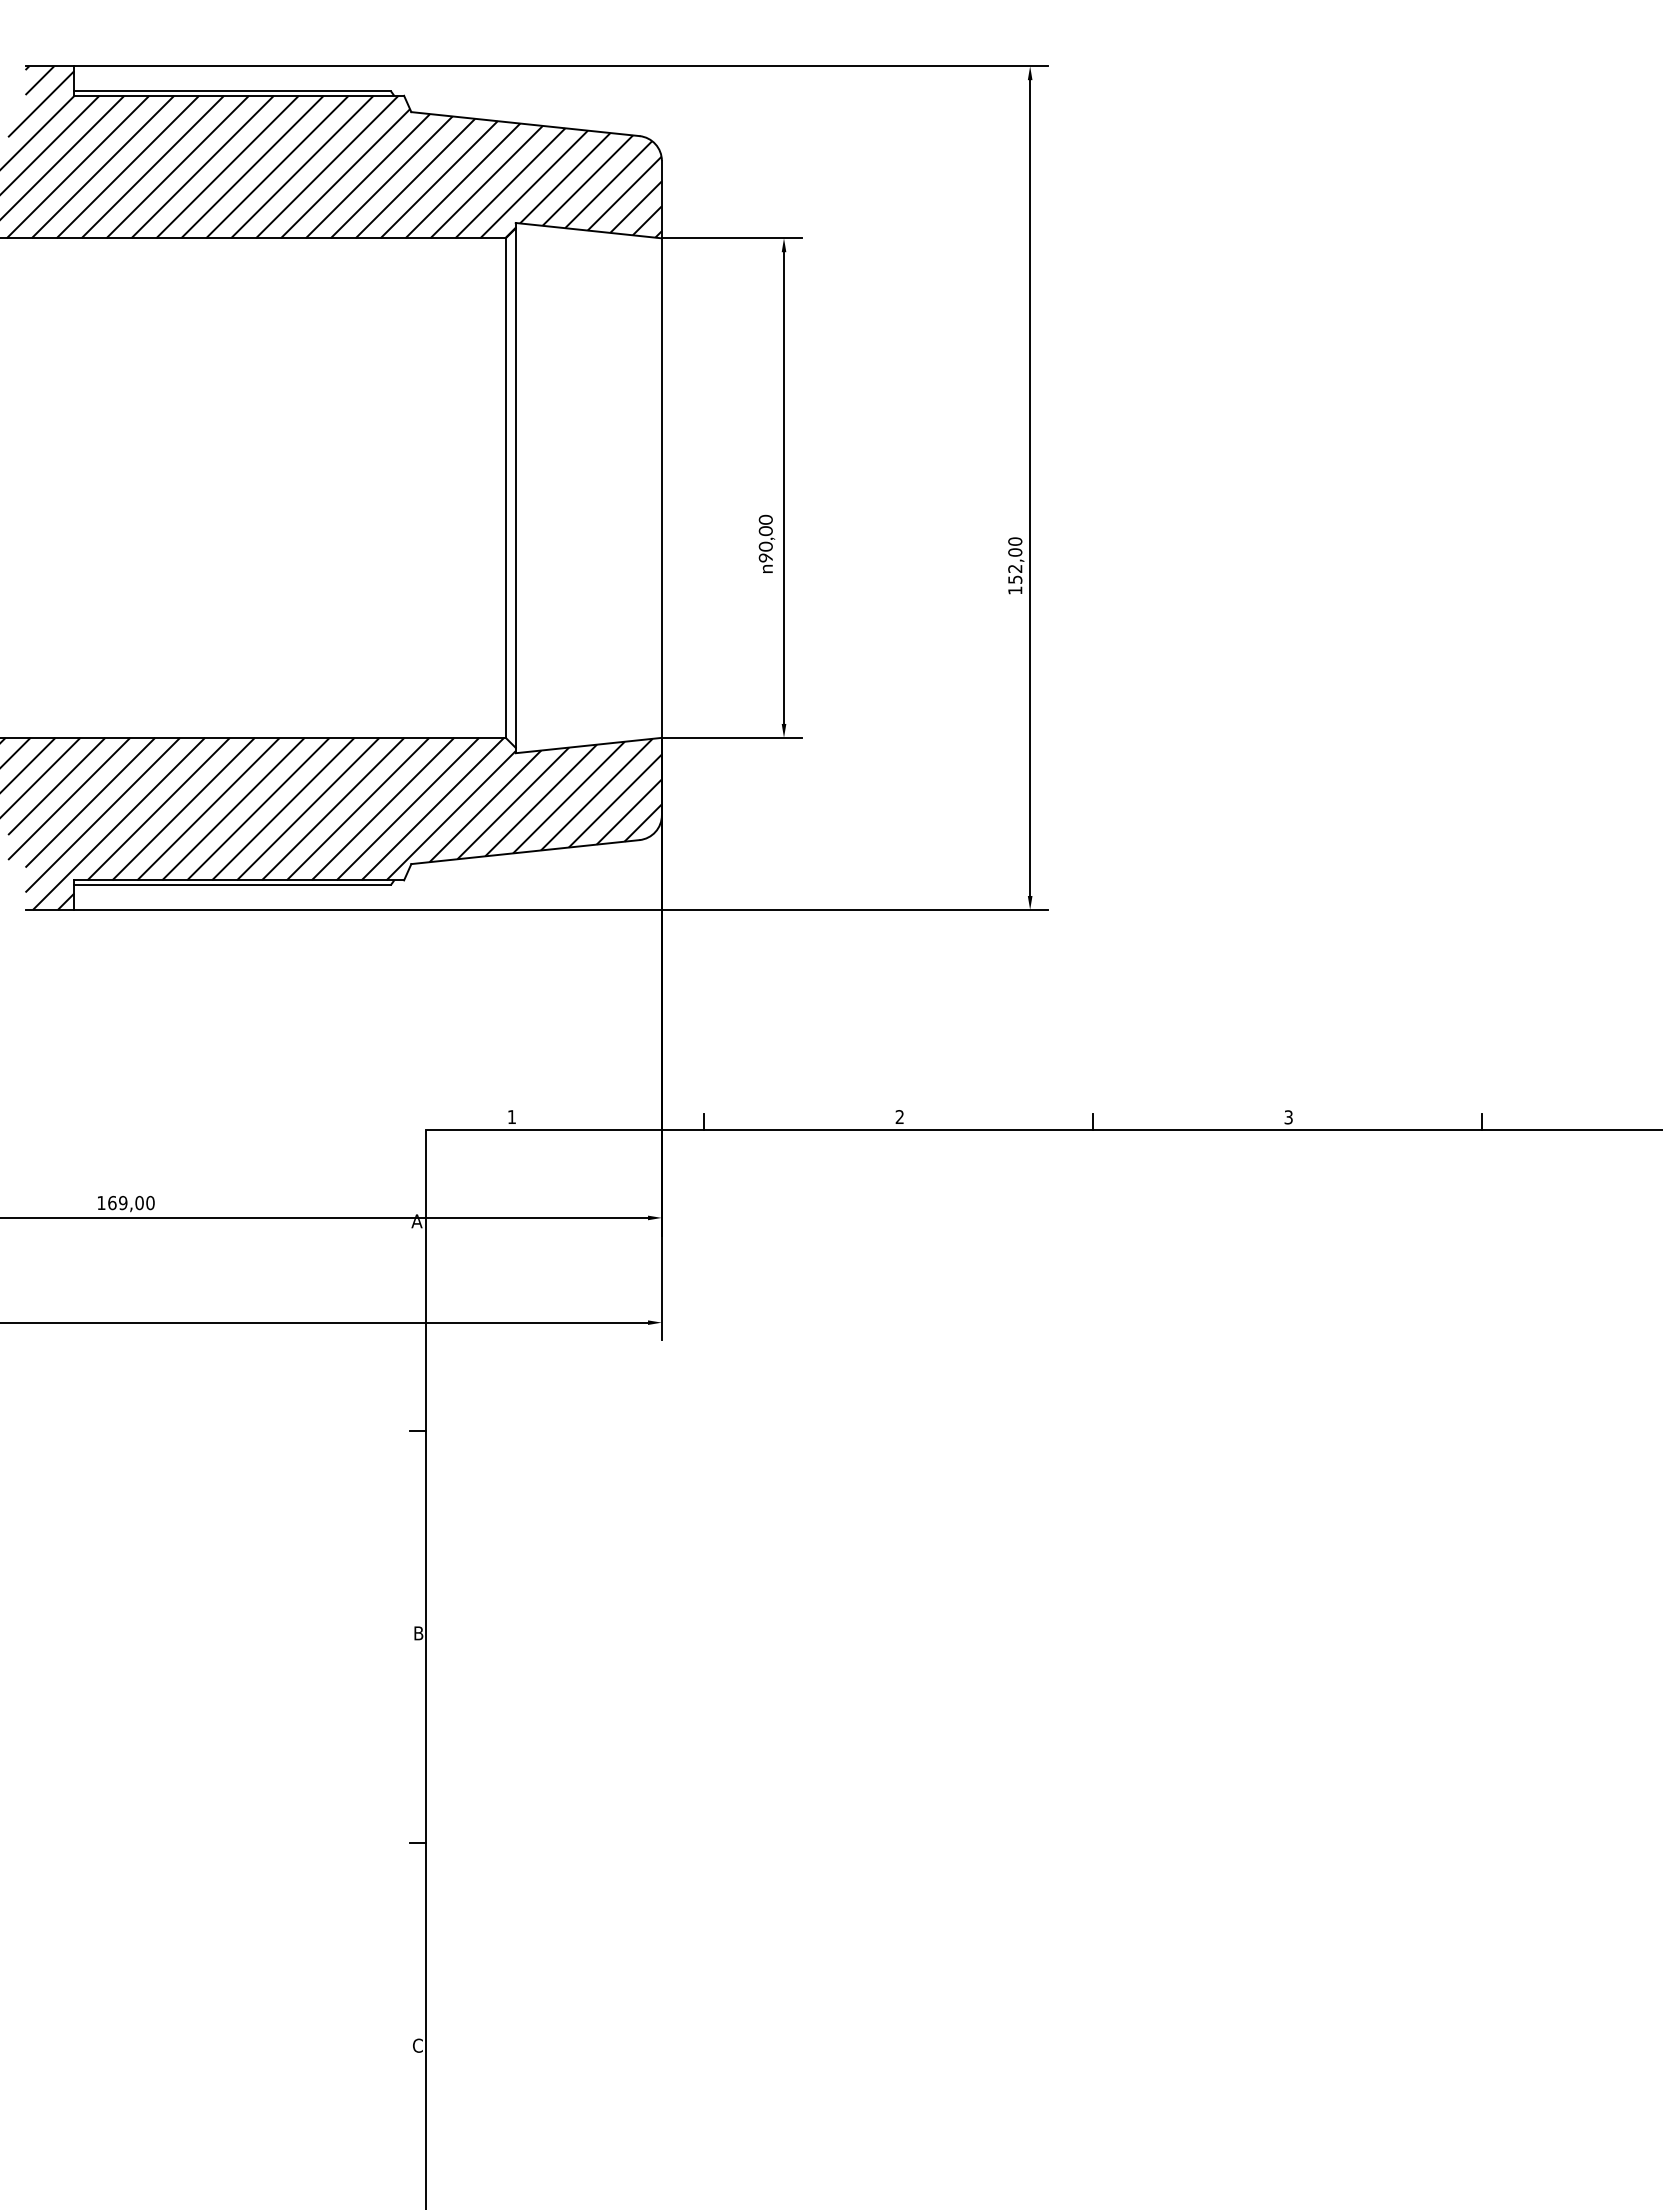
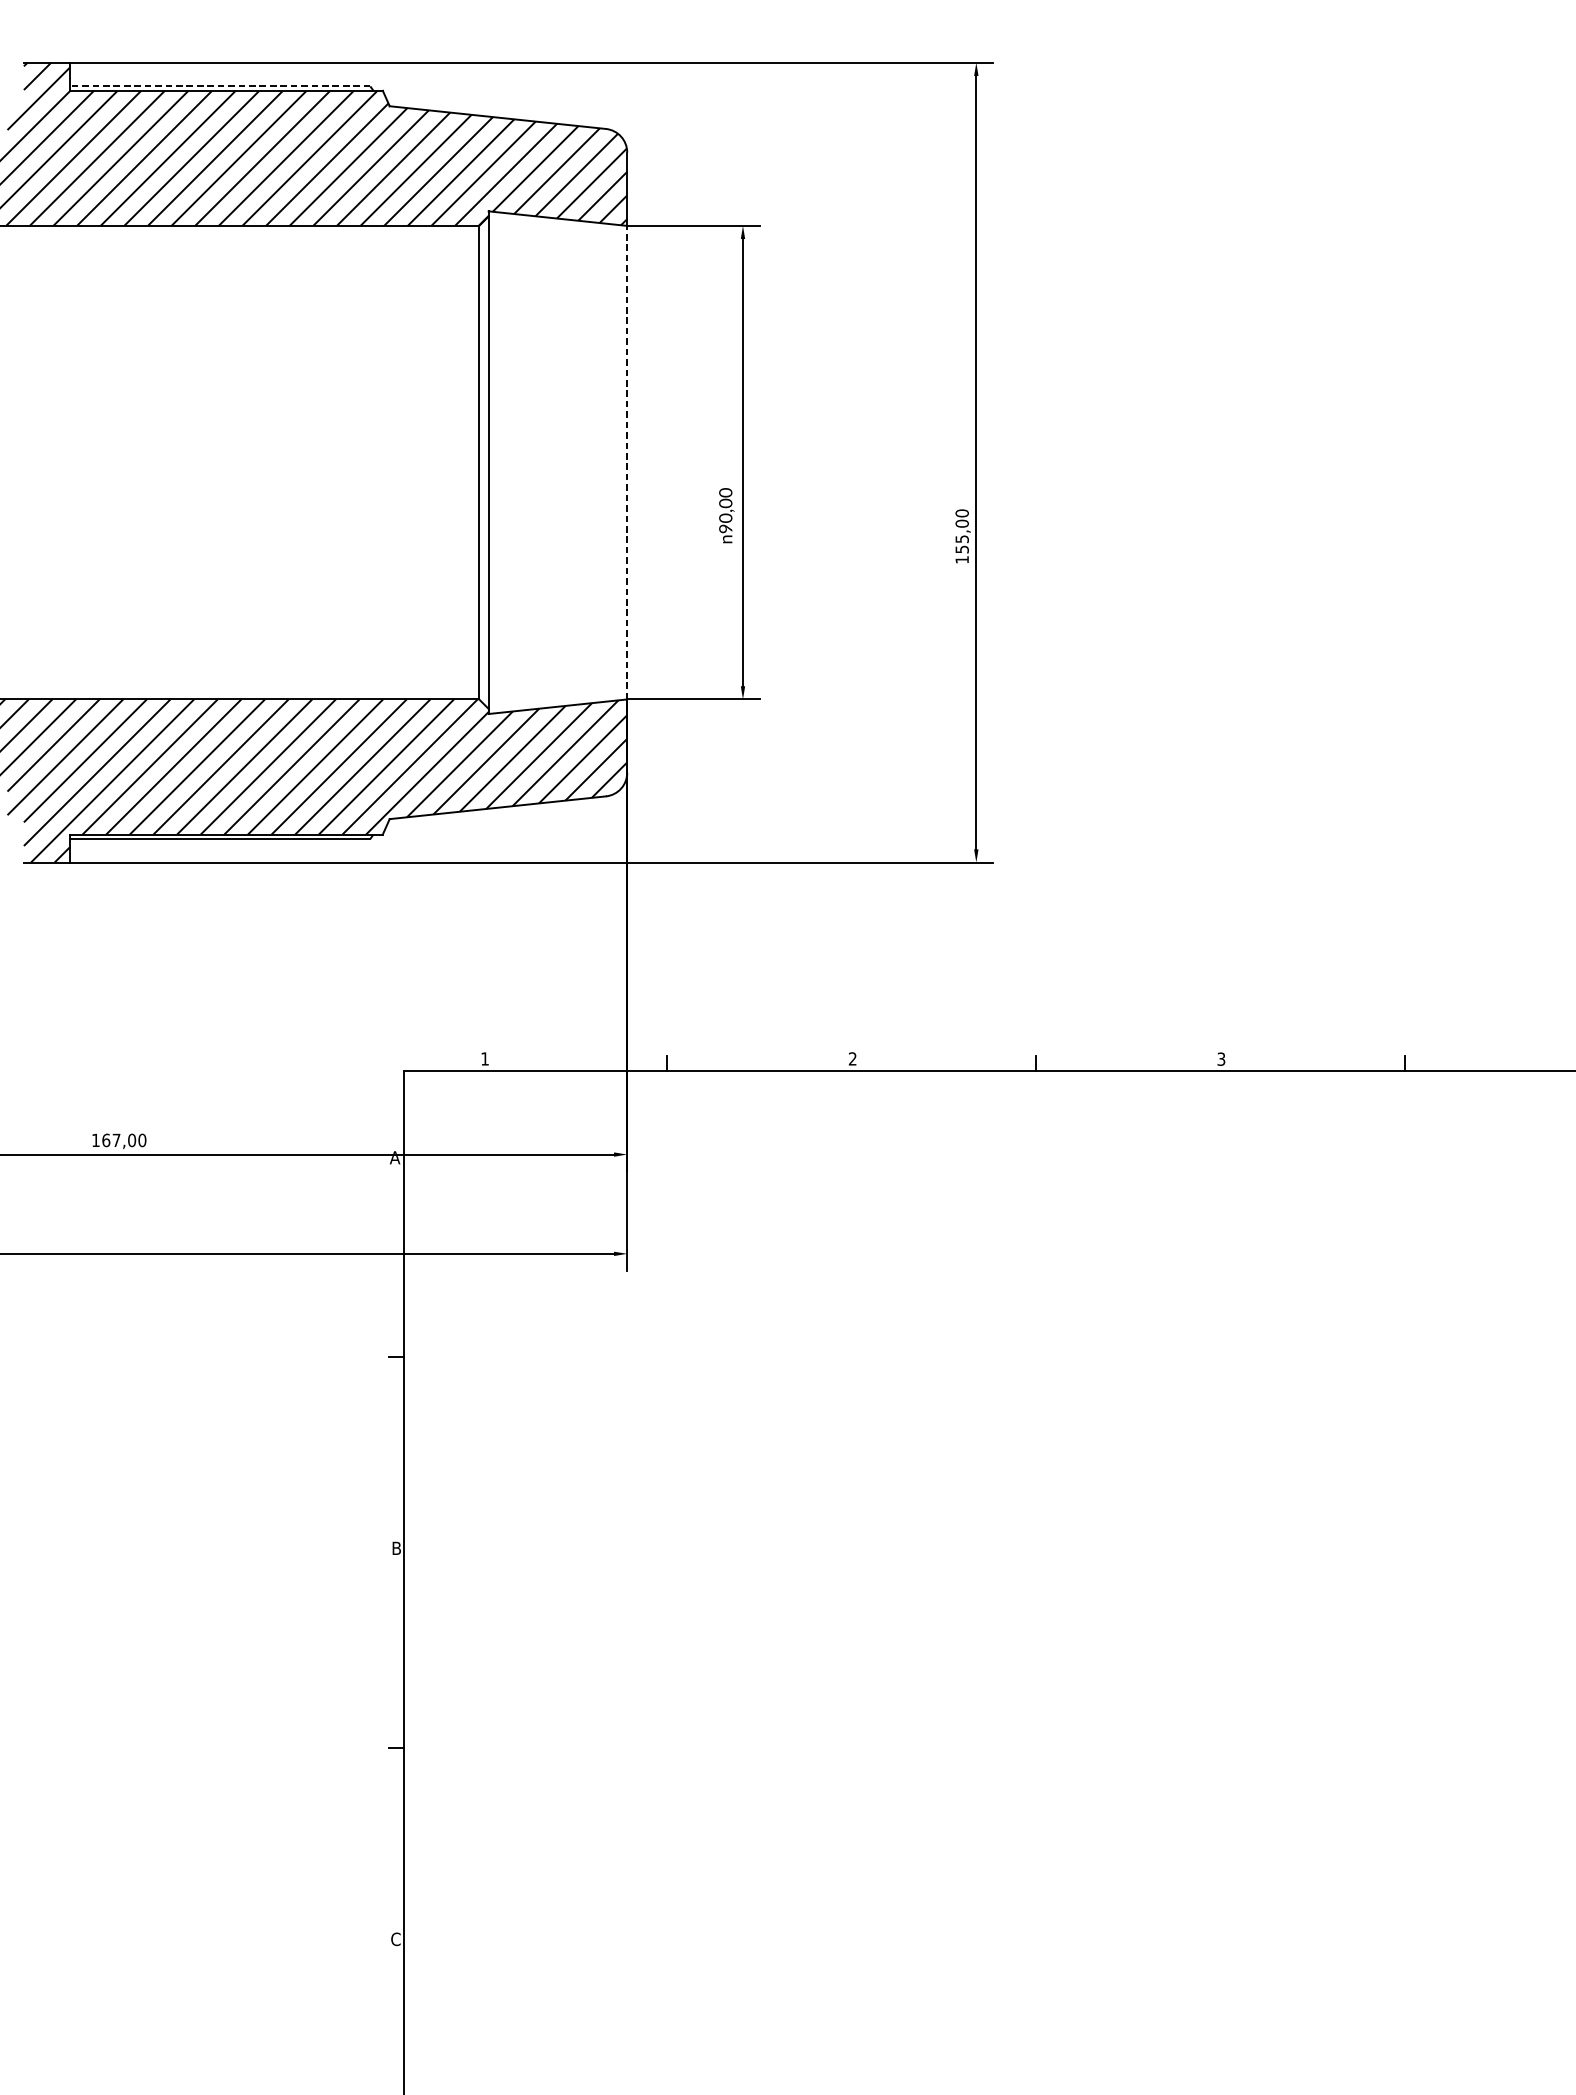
line: (232, 91) -> (220, 86), solid -> dashed
line: (661, 488) -> (626, 463), solid -> dashed
text: (1015, 568) -> (962, 538), 152,00 -> 155,00
text: (123, 1203) -> (116, 1140), 169,00 -> 167,00

